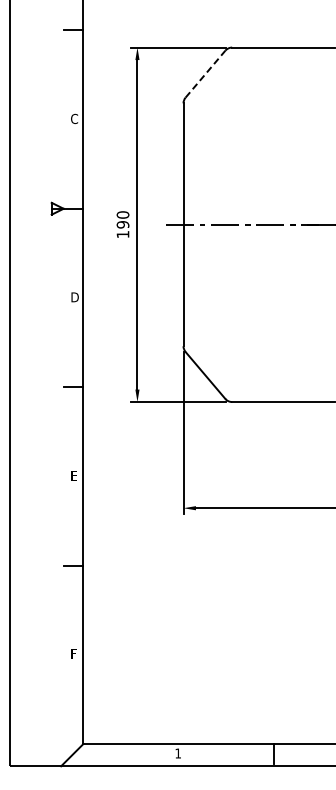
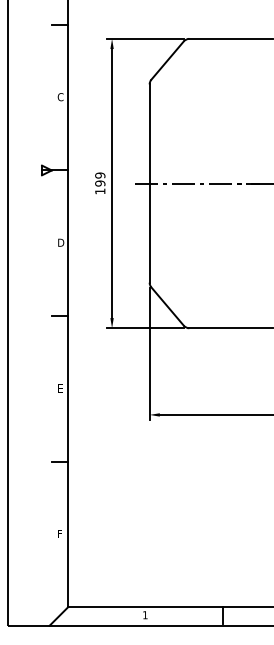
line: (205, 74) -> (167, 60), dashed -> solid
text: (123, 214) -> (100, 175), 190 -> 199

